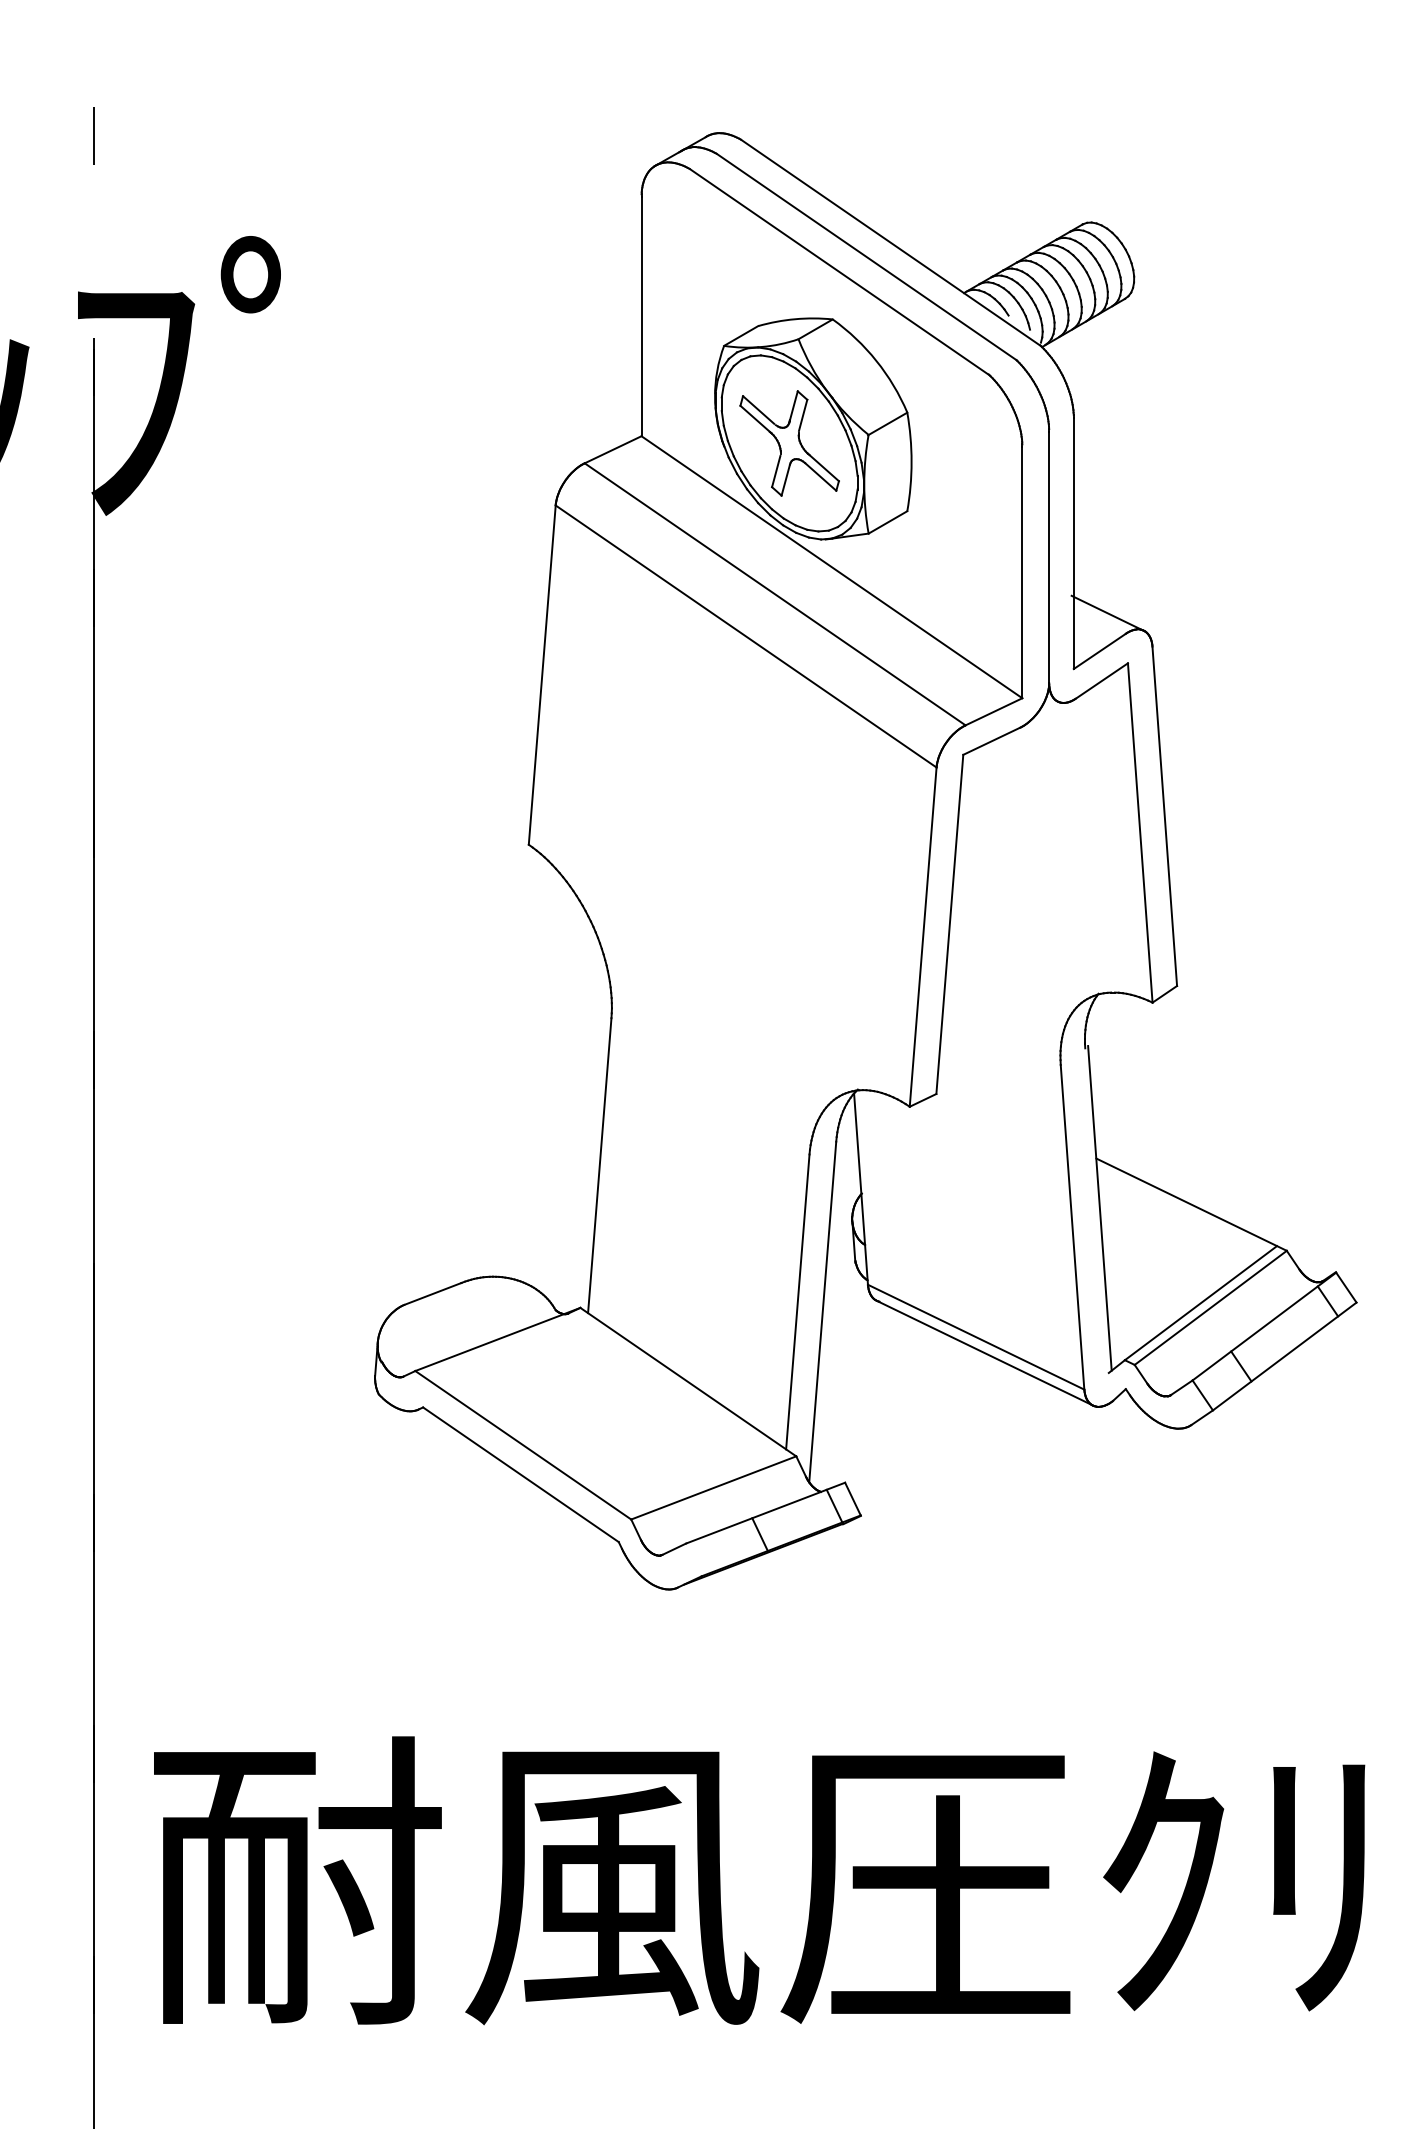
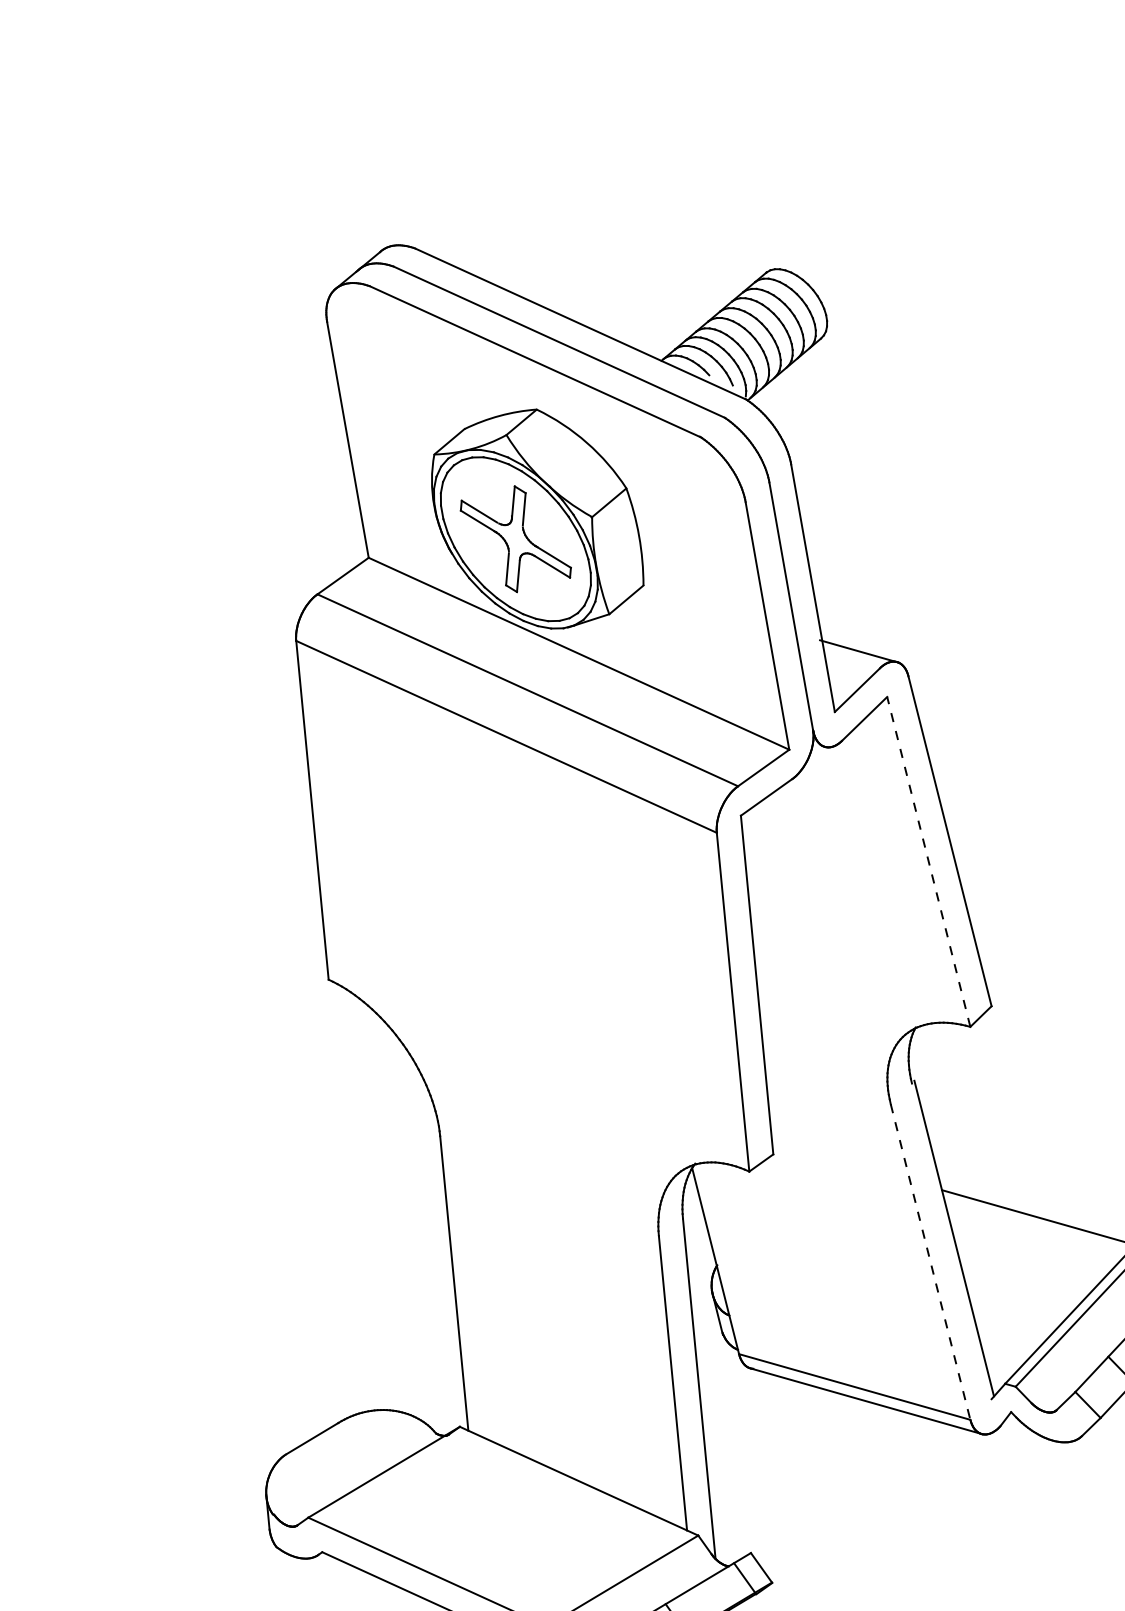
line: (1140, 832) -> (928, 861), solid -> dashed
line: (1072, 1227) -> (930, 1262), solid -> dashed

